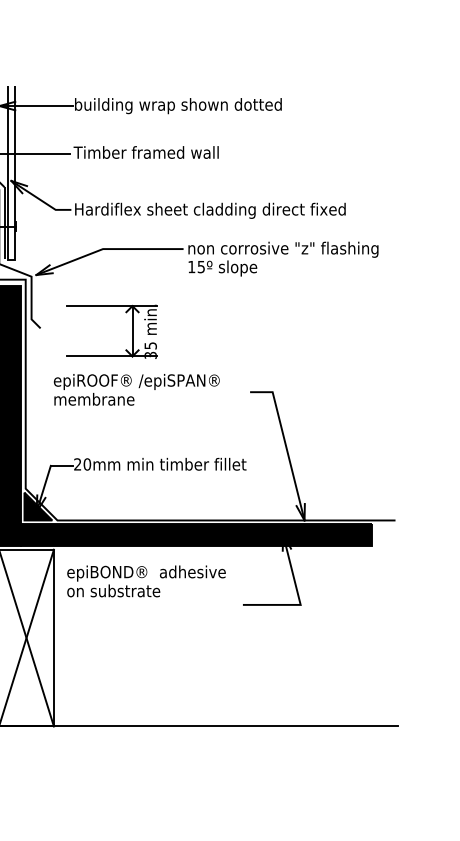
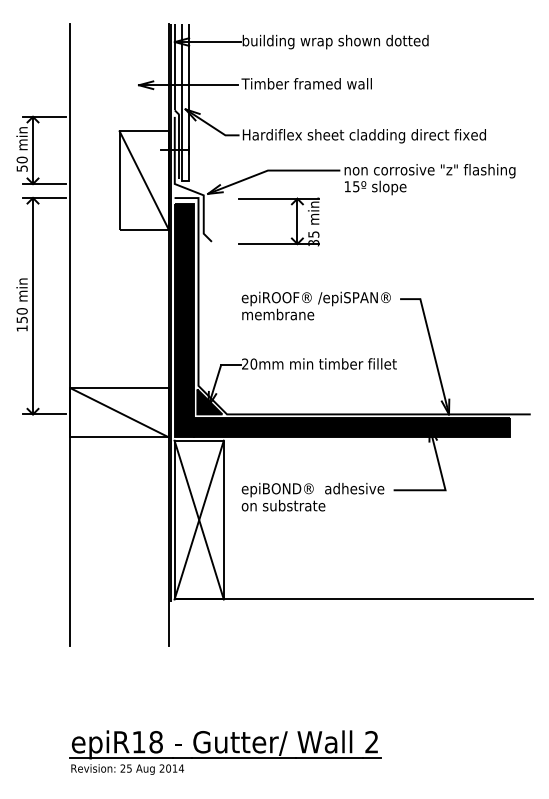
part: (131, 331) -> (296, 221), moved
text: (135, 389) -> (315, 305), moved
text: (145, 580) -> (312, 496), moved

